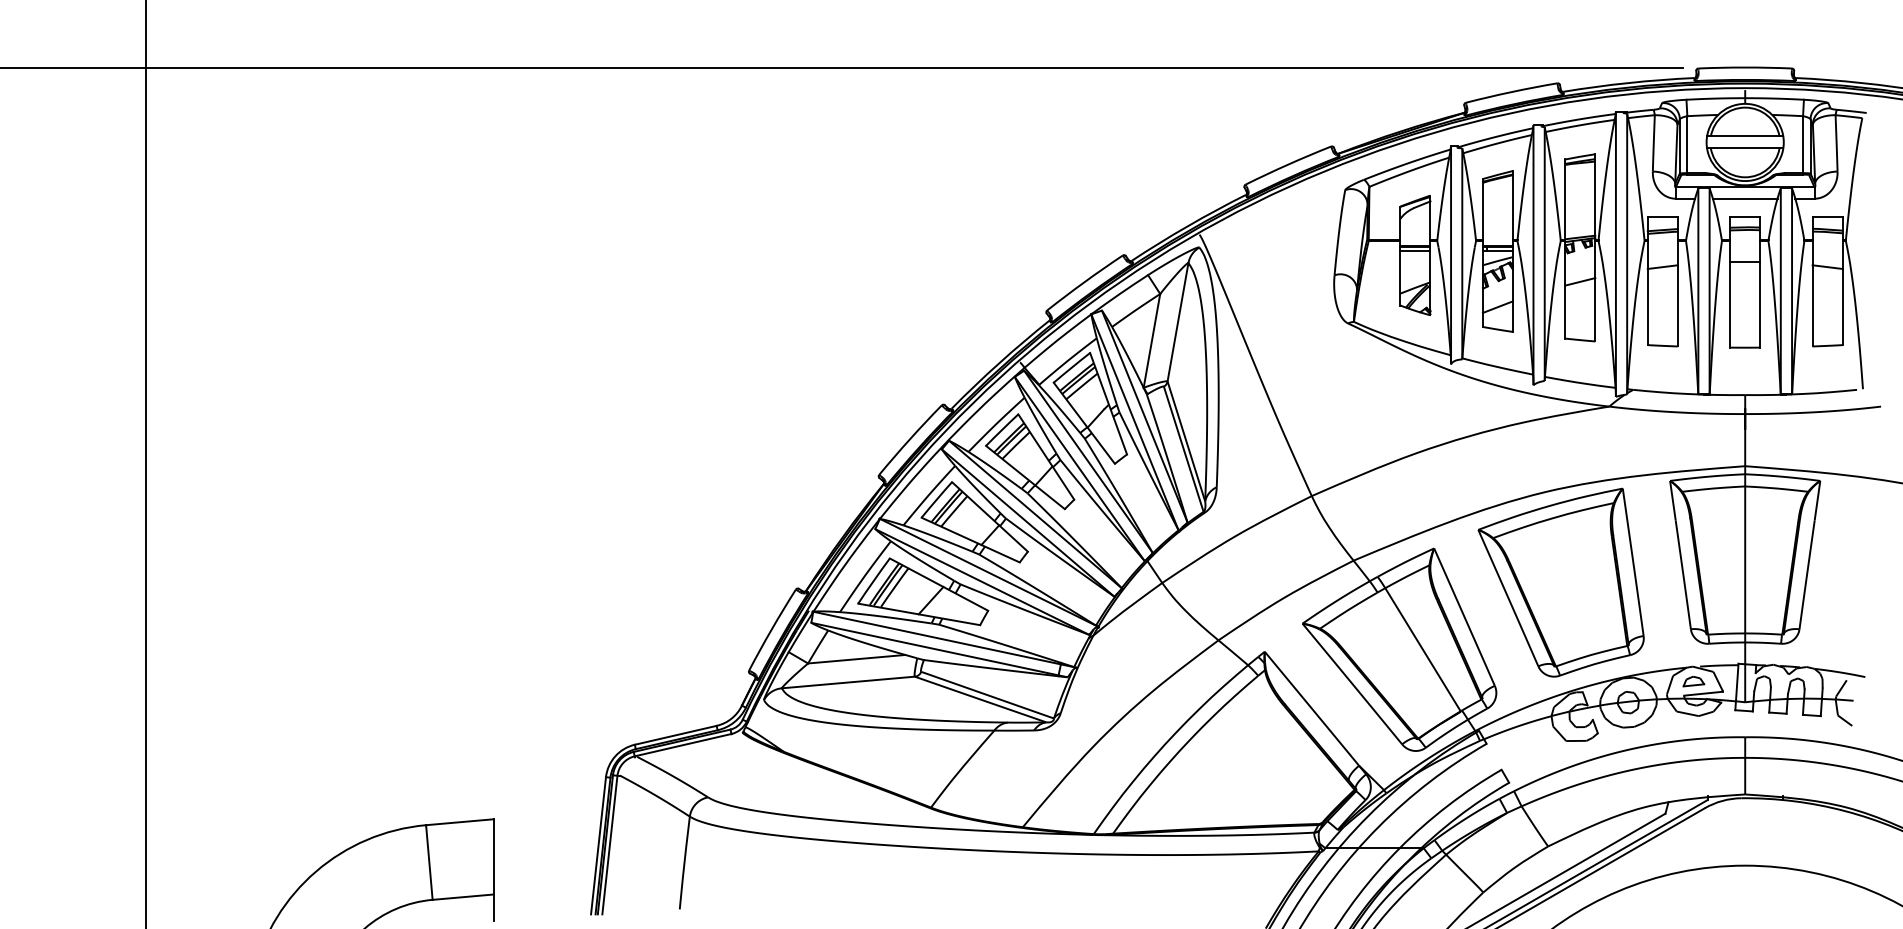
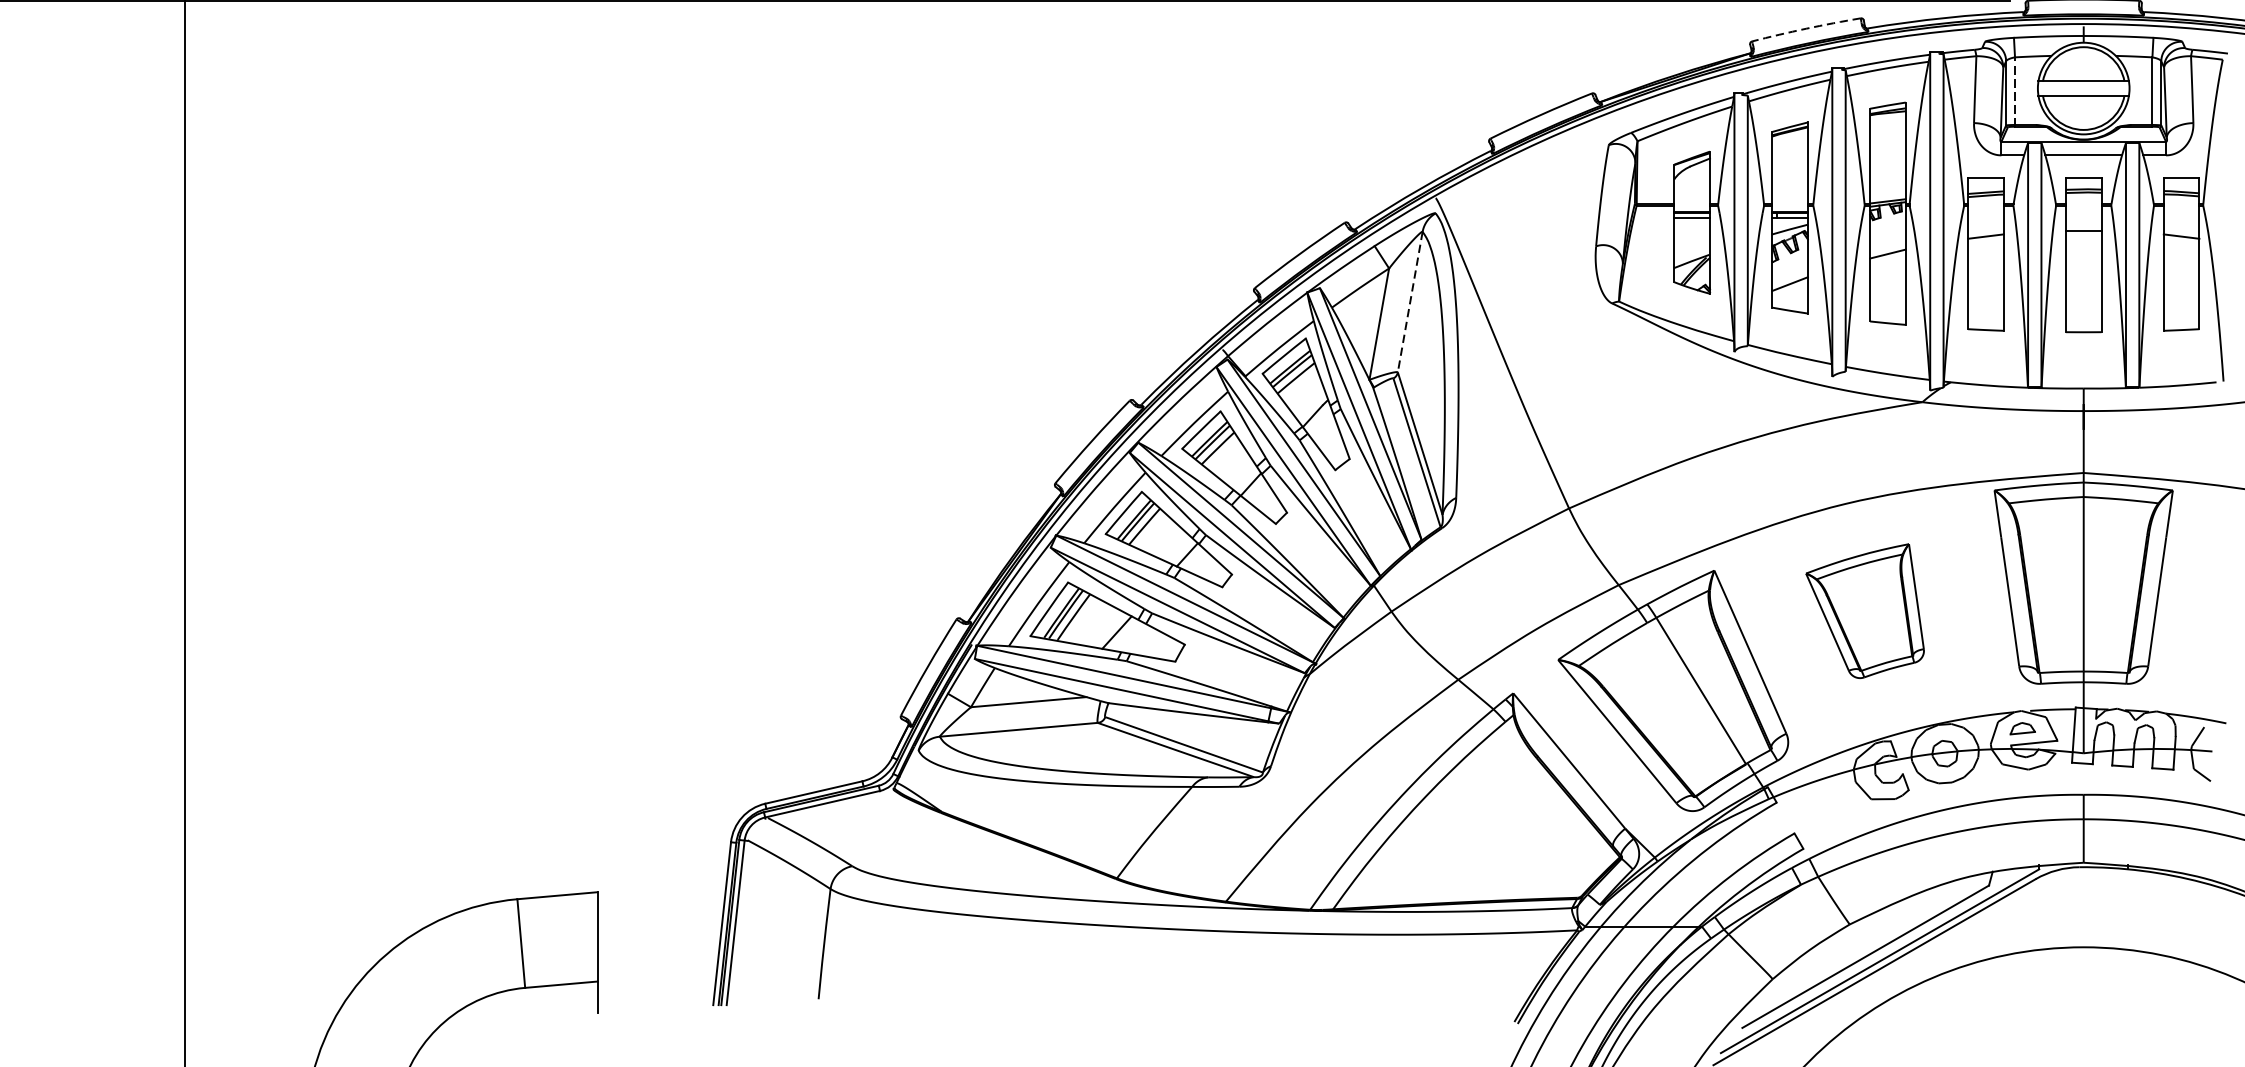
arc: (1511, 92) -> (1806, 29), solid -> dashed
line: (1687, 144) -> (2015, 90), solid -> dashed
line: (1177, 322) -> (1409, 302), solid -> dashed
part: (1560, 582) -> (1864, 611), size x0.6

